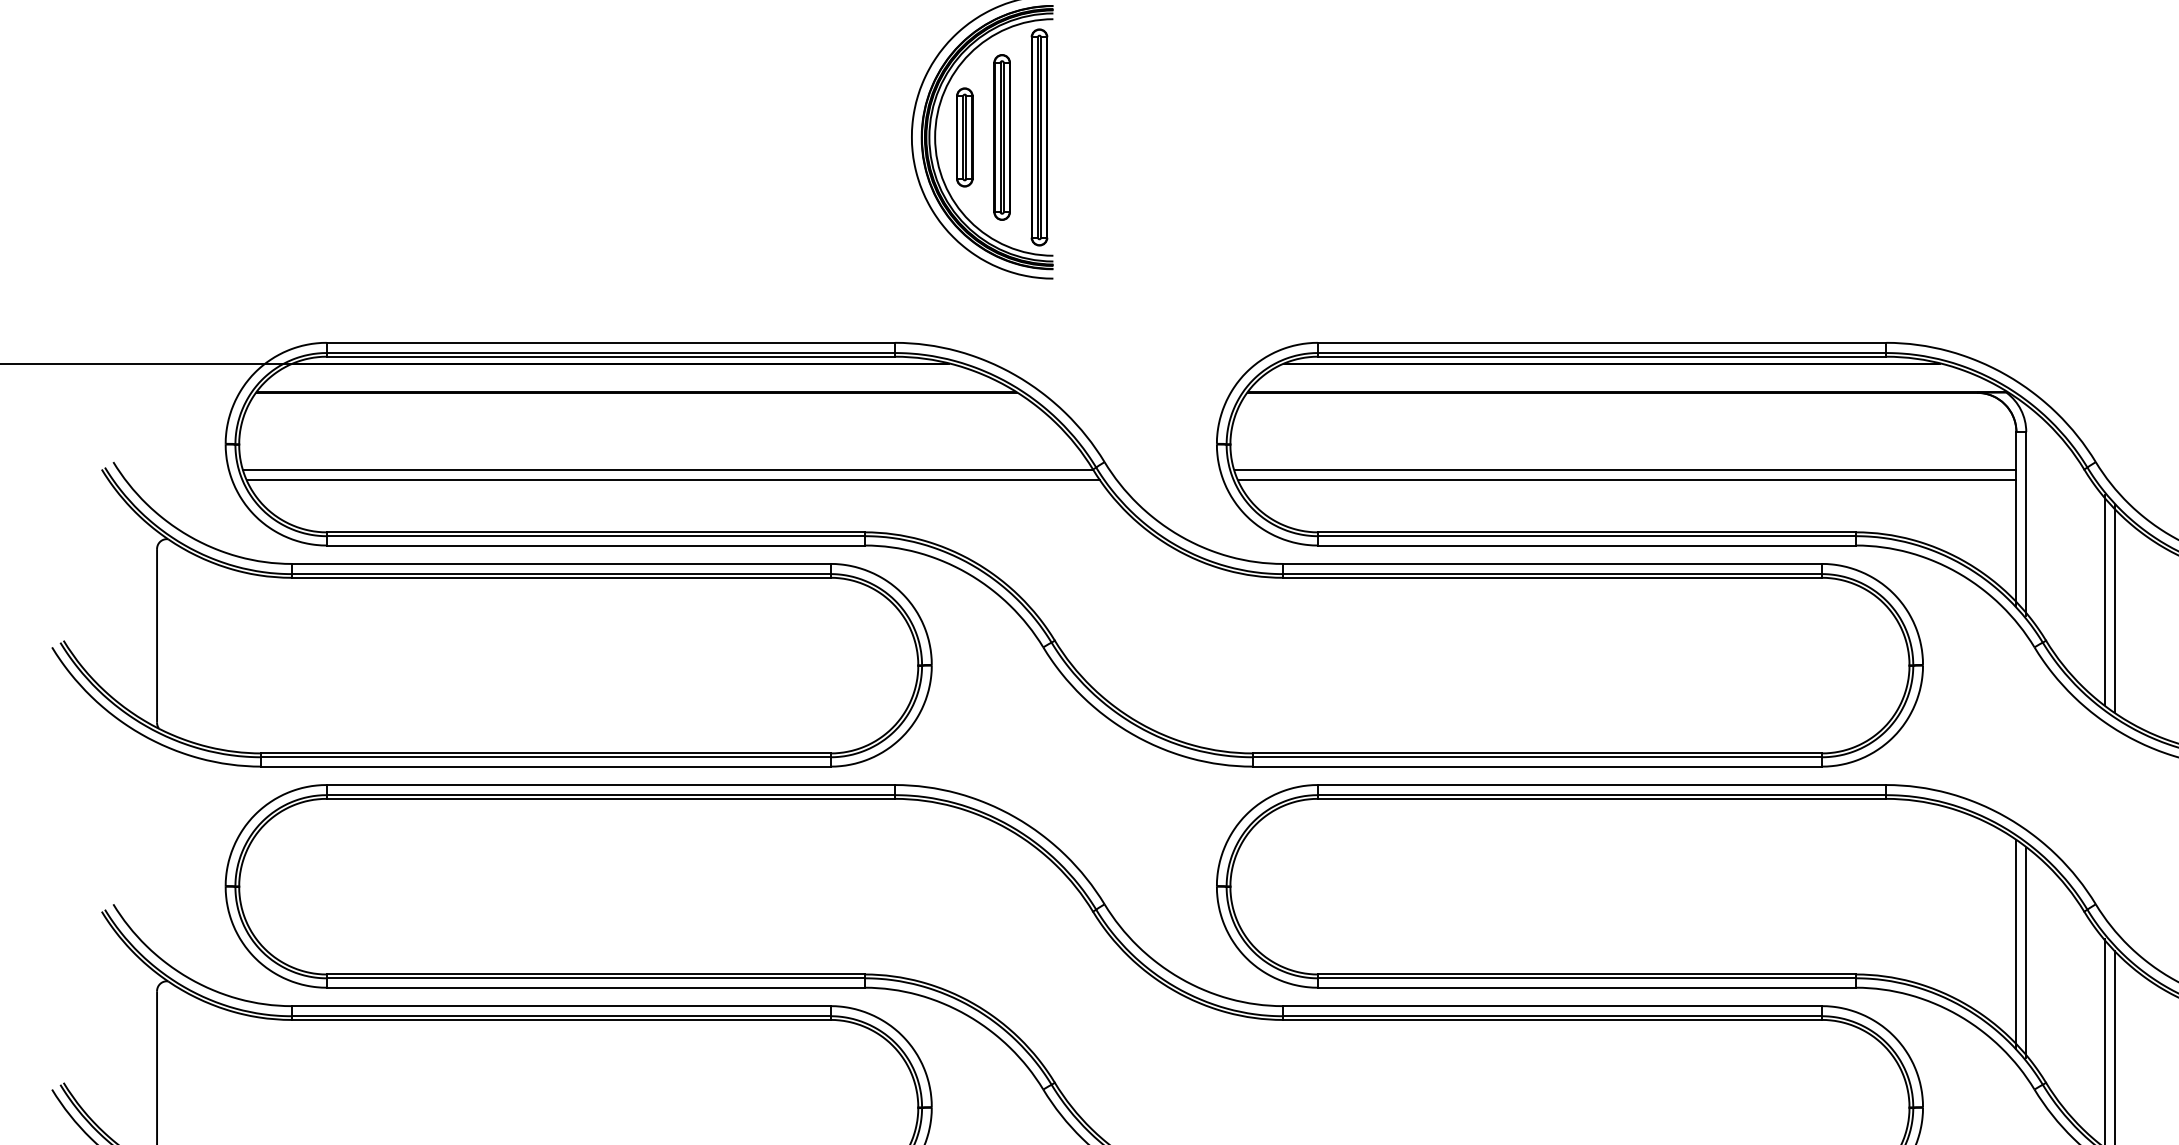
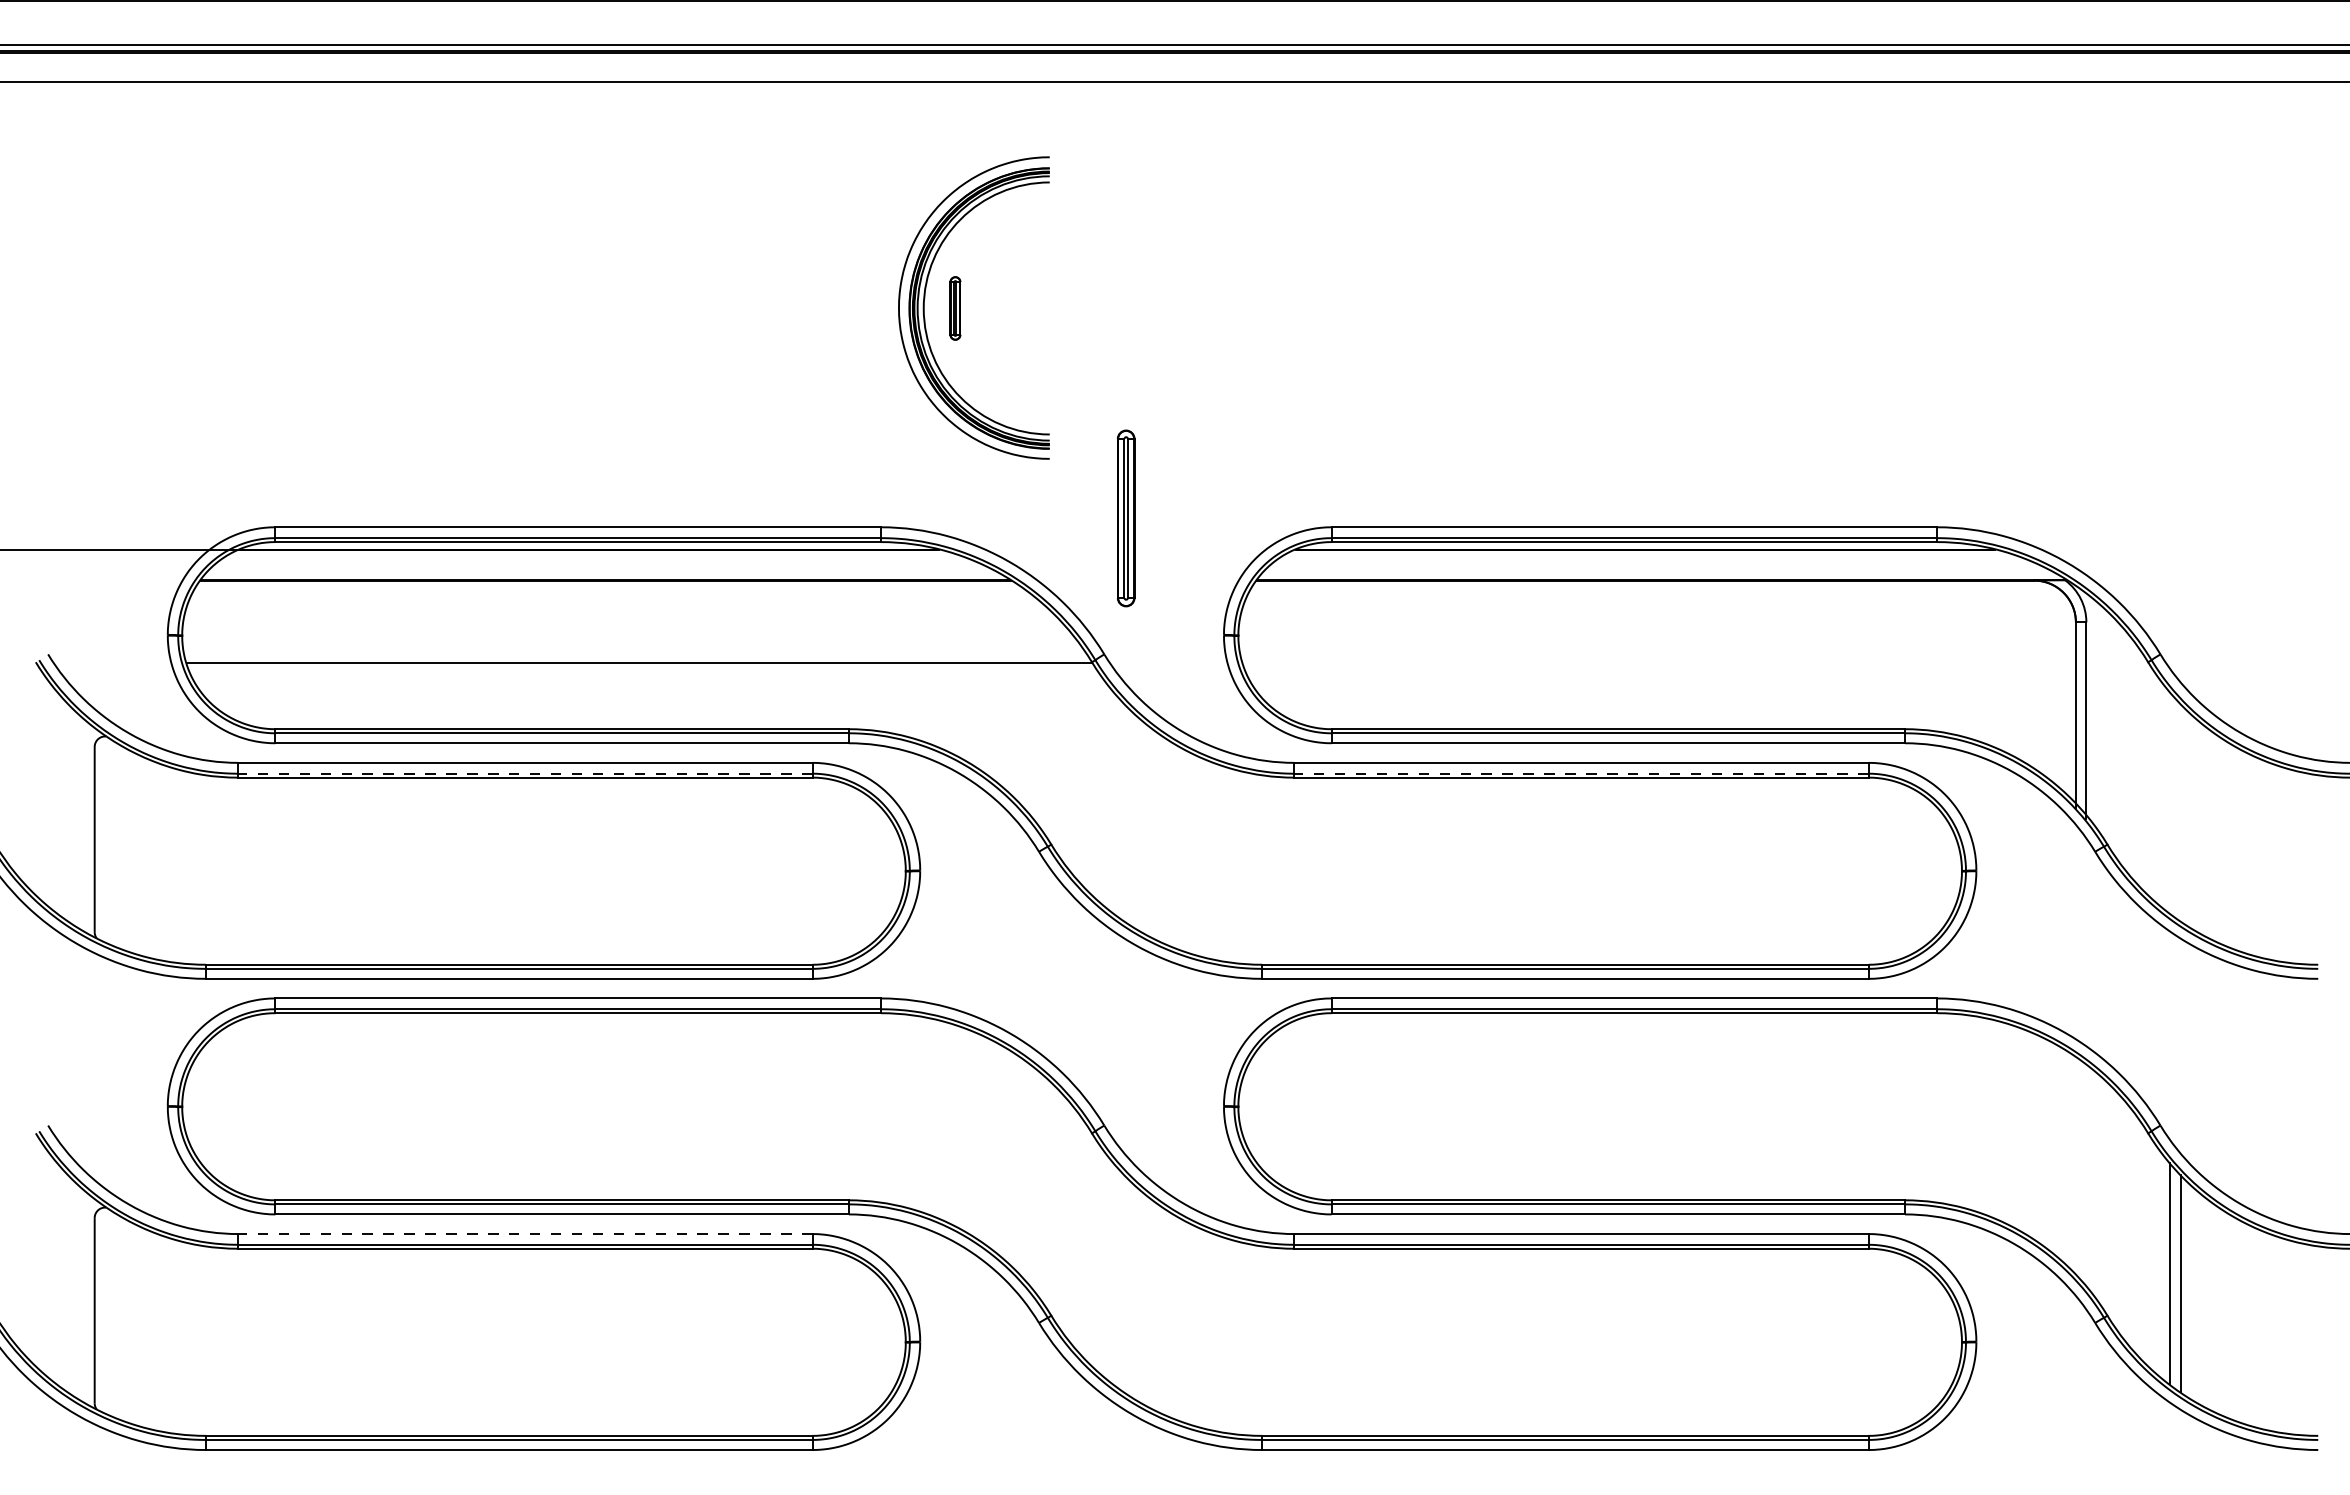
part: (964, 137) -> (955, 308), size x0.6
part: (1002, 137) -> (1126, 518), moved
part: (1039, 137) -> (1034, 308), removed
line: (1624, 469) -> (1658, 662), removed
line: (673, 480) -> (645, 673), removed
line: (1627, 480) -> (1661, 673), removed
line: (560, 573) -> (524, 773), solid -> dashed
line: (1552, 573) -> (1581, 773), solid -> dashed
line: (2105, 600) -> (2170, 801), removed
line: (2114, 607) -> (2180, 809), removed
line: (2016, 944) -> (2075, 1168), removed
line: (2026, 953) -> (2086, 1177), removed
line: (560, 1006) -> (524, 1234), solid -> dashed

